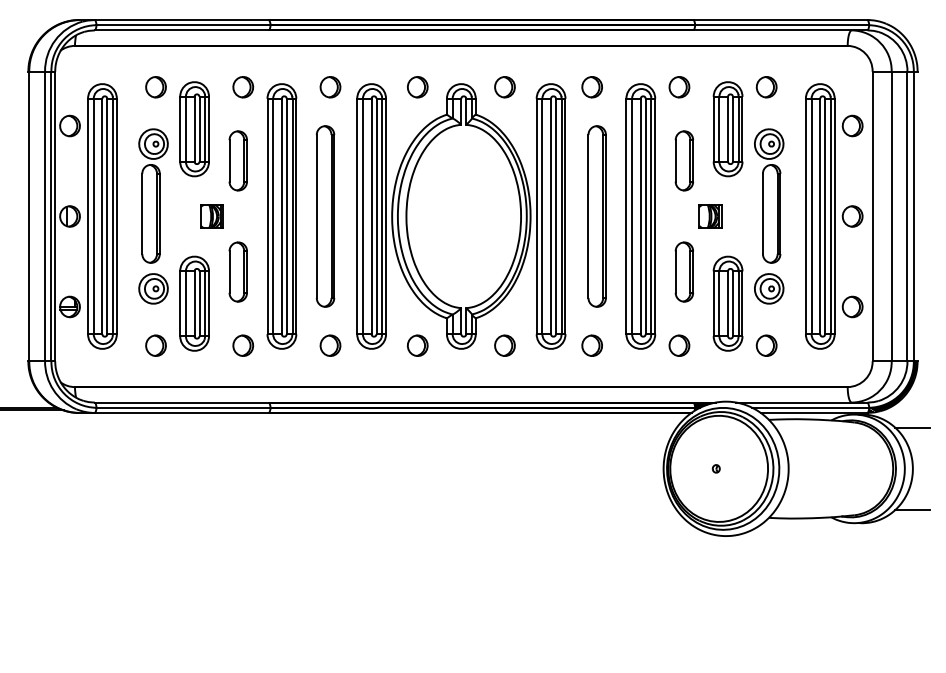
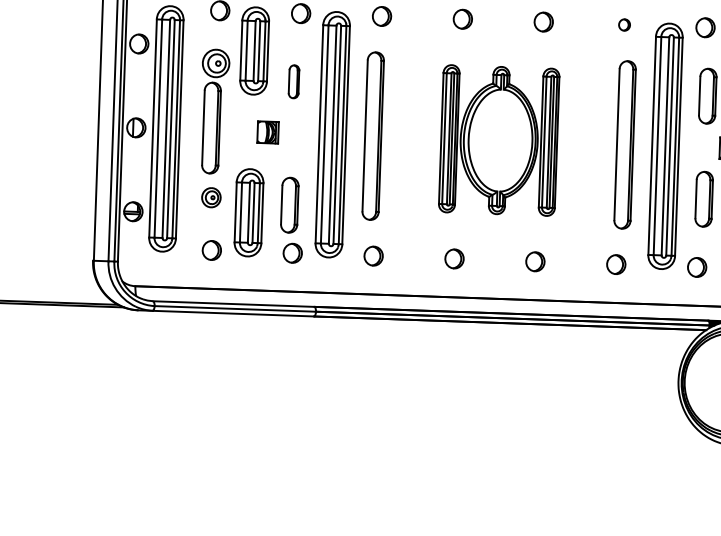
part: (591, 87) -> (623, 25), size x0.6
part: (237, 160) -> (293, 81), size x0.6
part: (461, 216) -> (499, 140), size x0.6
part: (237, 271) -> (289, 204), moved
part: (153, 288) -> (211, 197), size x0.7

